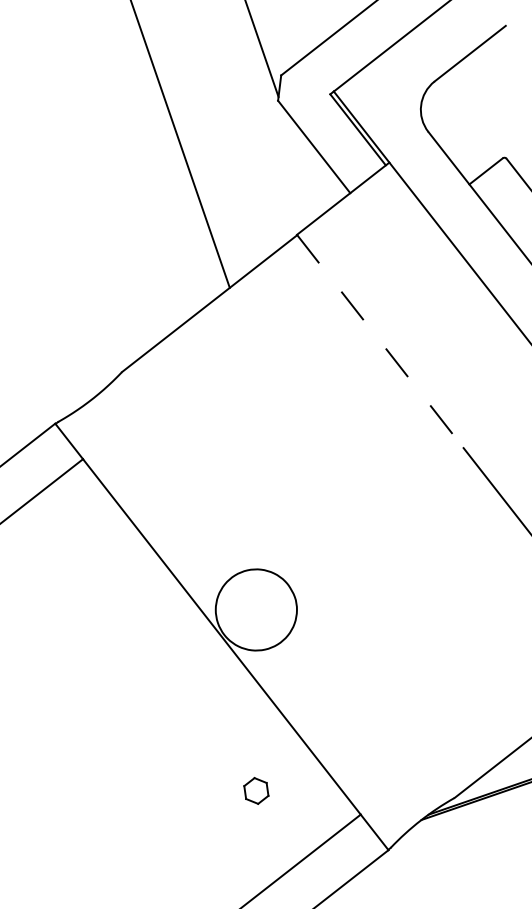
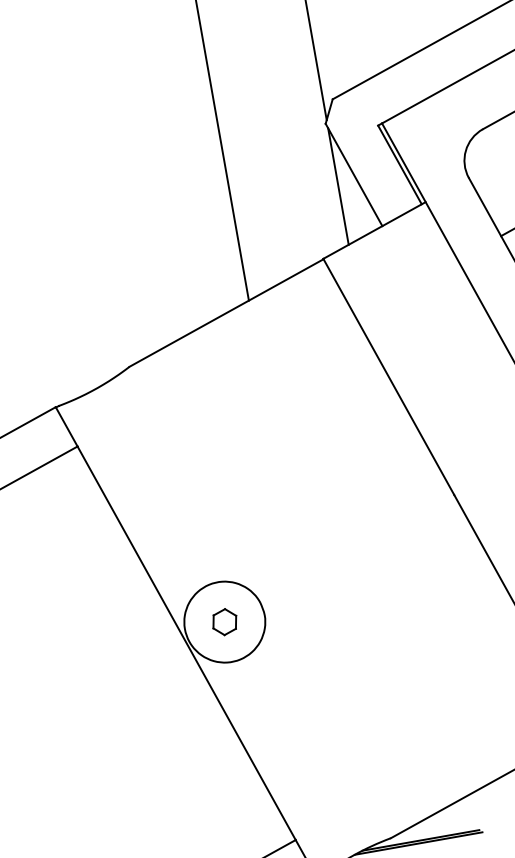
line: (300, 160) -> (338, 186), added
line: (380, 341) -> (389, 376), dashed -> solid
part: (256, 790) -> (225, 621), moved

